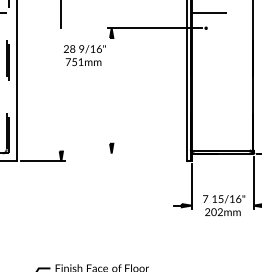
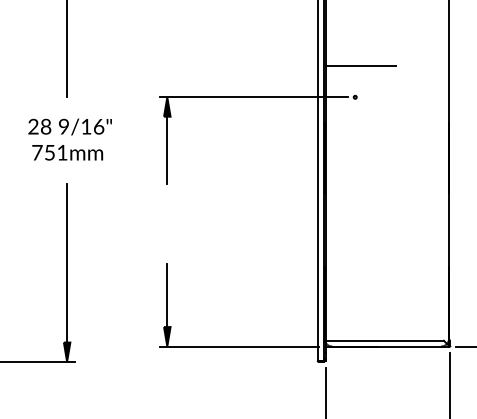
line: (111, 54) -> (166, 149), added
text: (84, 55) -> (69, 139), moved
line: (61, 111) -> (67, 262), added
line: (111, 127) -> (166, 294), added
line: (147, 153) -> (238, 346), added

